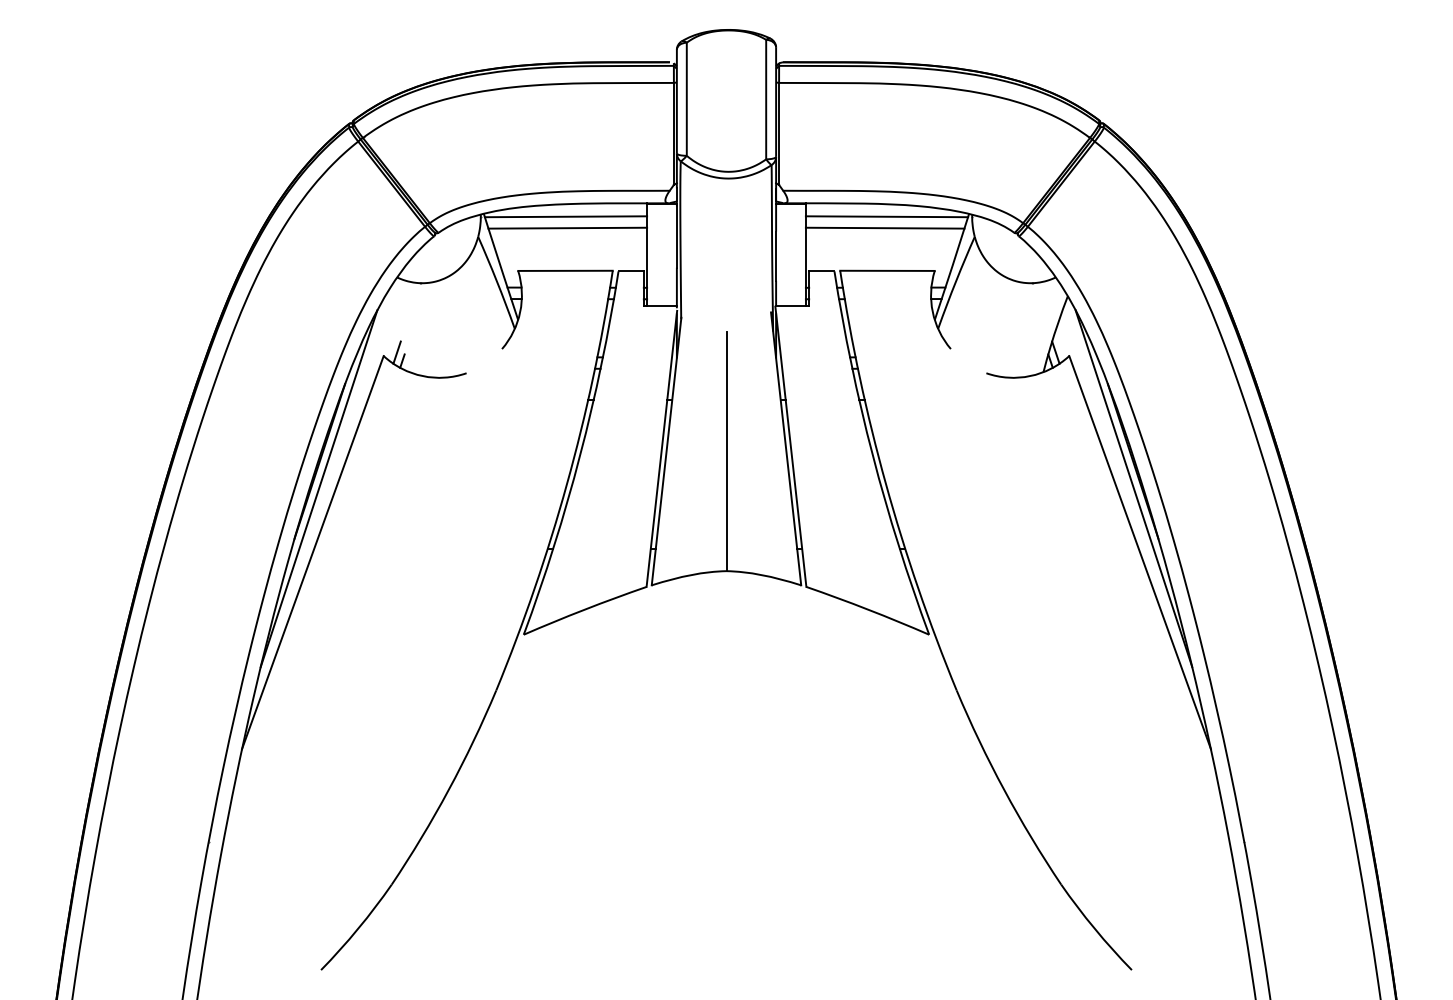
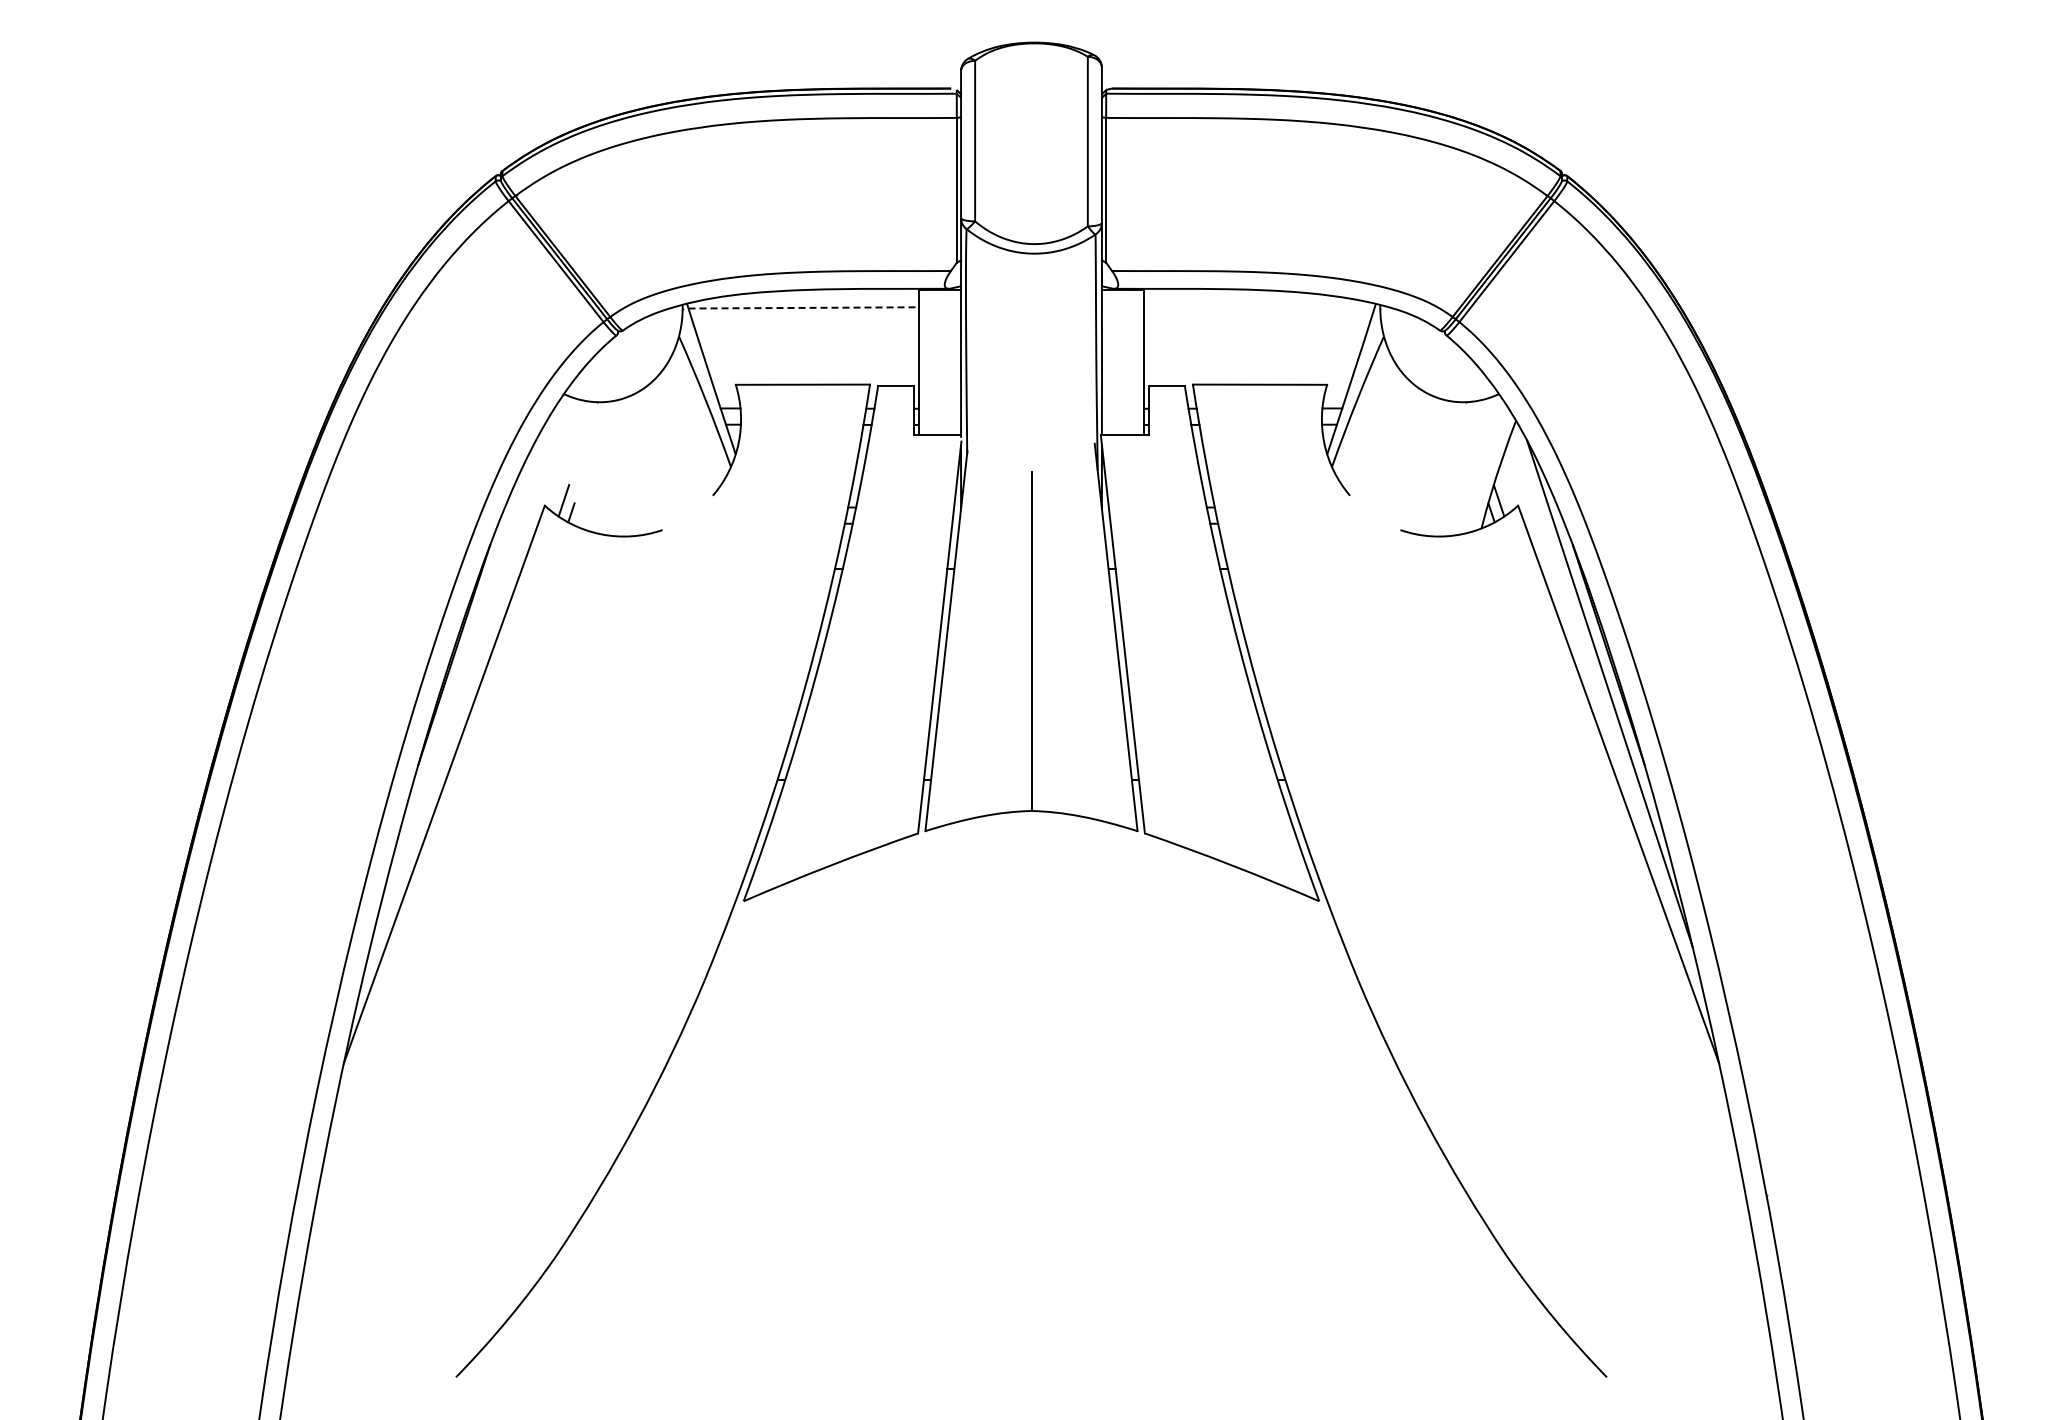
line: (566, 216) -> (804, 307), solid -> dashed
line: (887, 216) -> (1259, 307), removed
line: (567, 227) -> (805, 323), removed
line: (884, 227) -> (1256, 323), removed
line: (318, 488) -> (452, 693), removed

